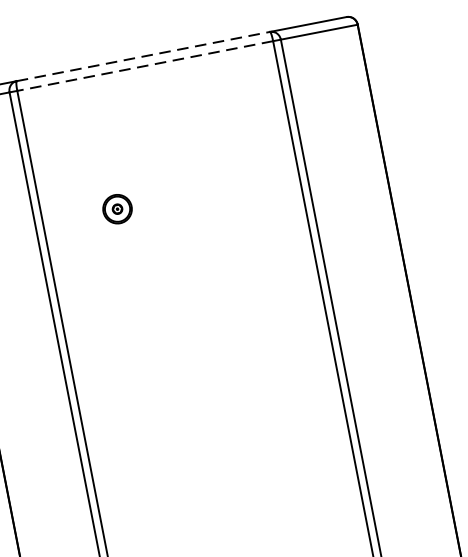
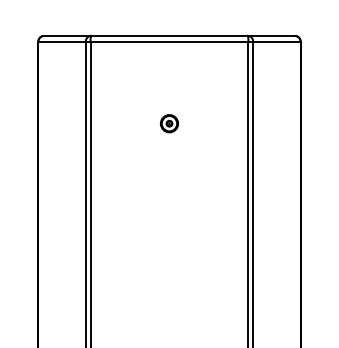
line: (143, 55) -> (169, 35), dashed -> solid
line: (145, 65) -> (169, 41), dashed -> solid
part: (115, 209) -> (168, 123), moved

